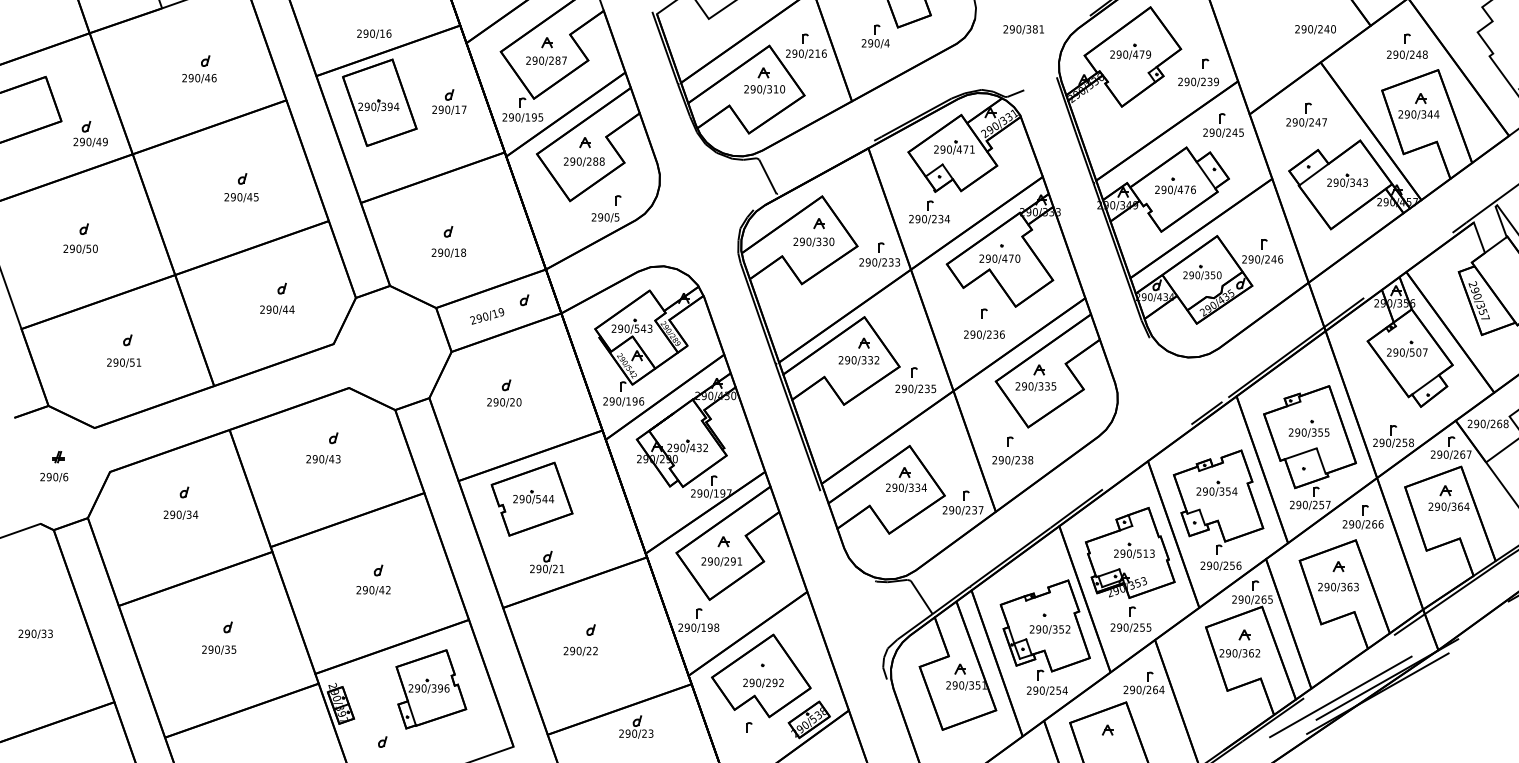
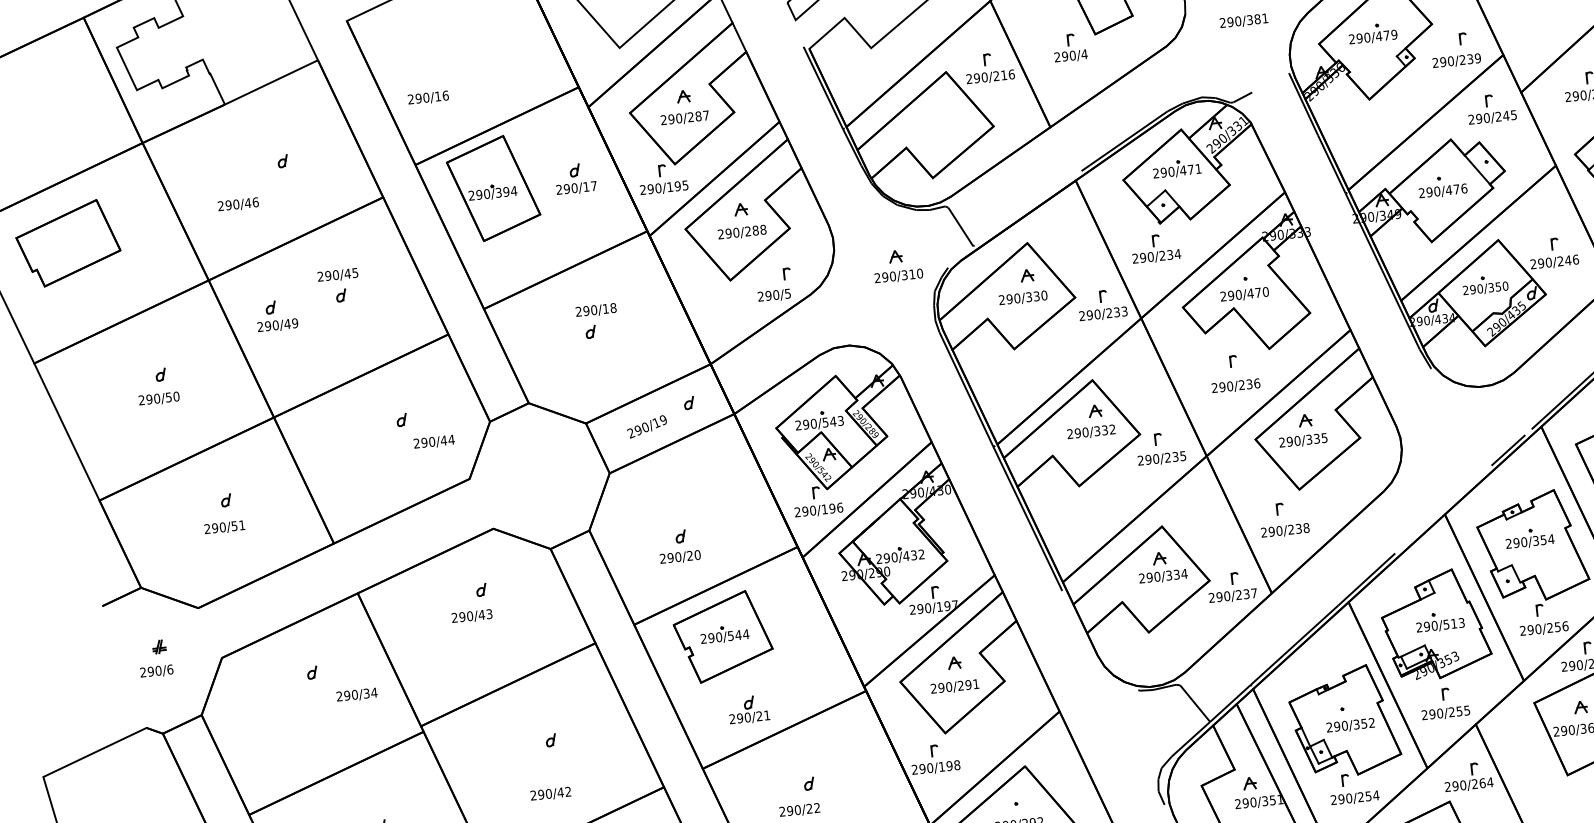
text: (374, 33) -> (428, 97), moved
text: (199, 78) -> (238, 204), moved
part: (764, 80) -> (897, 265), moved
part: (90, 134) -> (276, 316), moved
text: (241, 197) -> (337, 275), moved
text: (448, 252) -> (595, 309), moved
text: (277, 309) -> (434, 441), moved
part: (504, 393) -> (679, 546), moved
text: (180, 514) -> (356, 694), moved
text: (373, 590) -> (550, 794), moved

